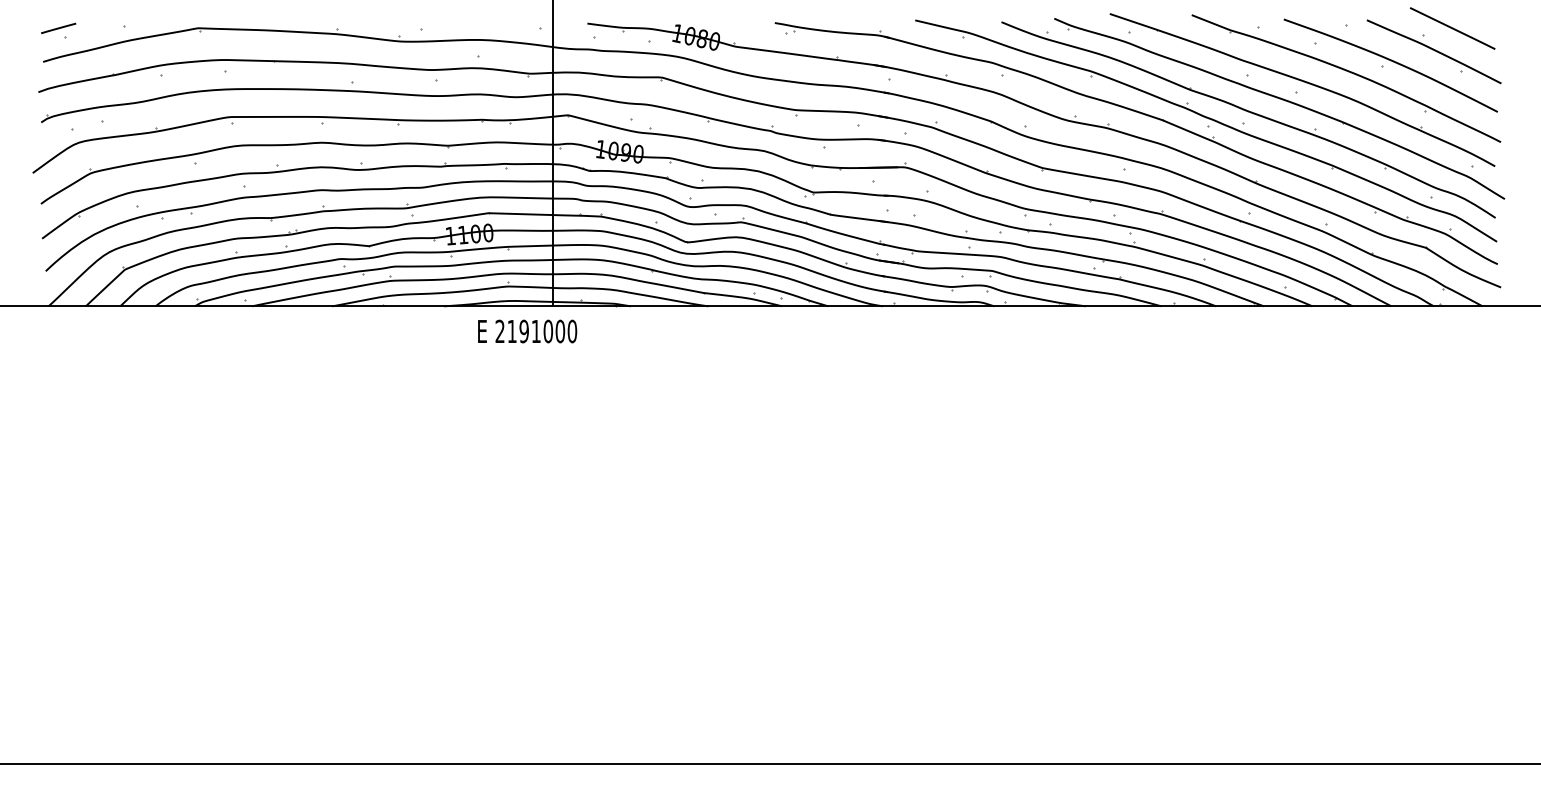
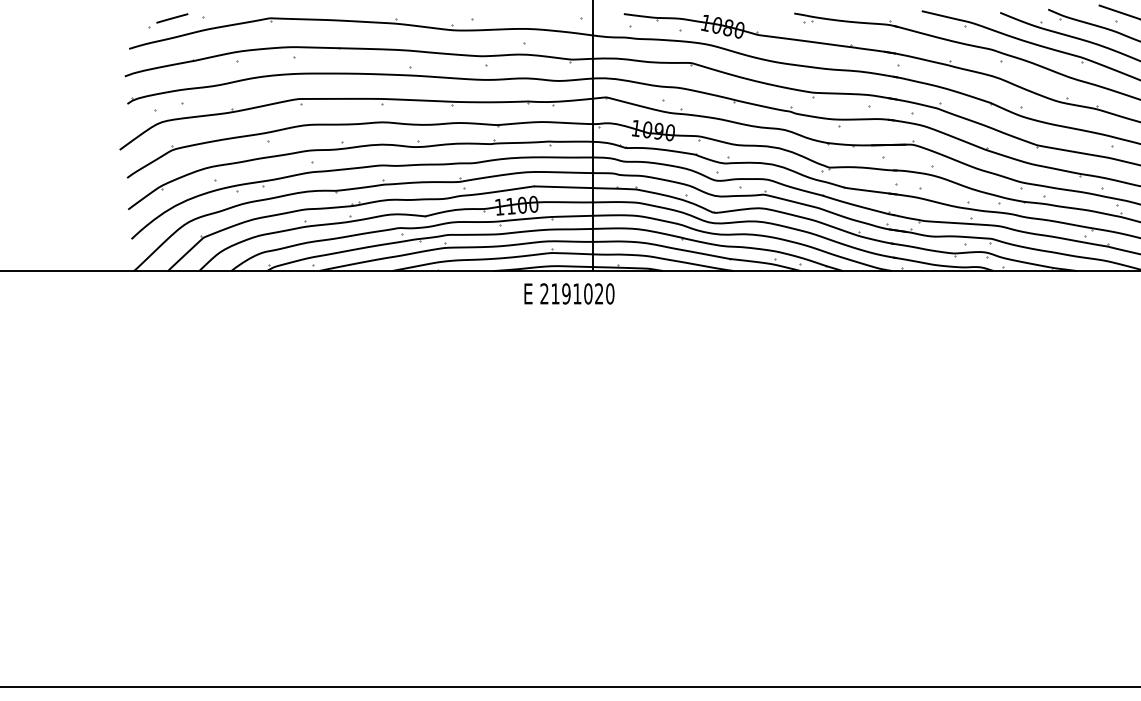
line: (58, 28) -> (172, 18), moved
text: (560, 331) -> (599, 293), 2191000 -> 2191020

